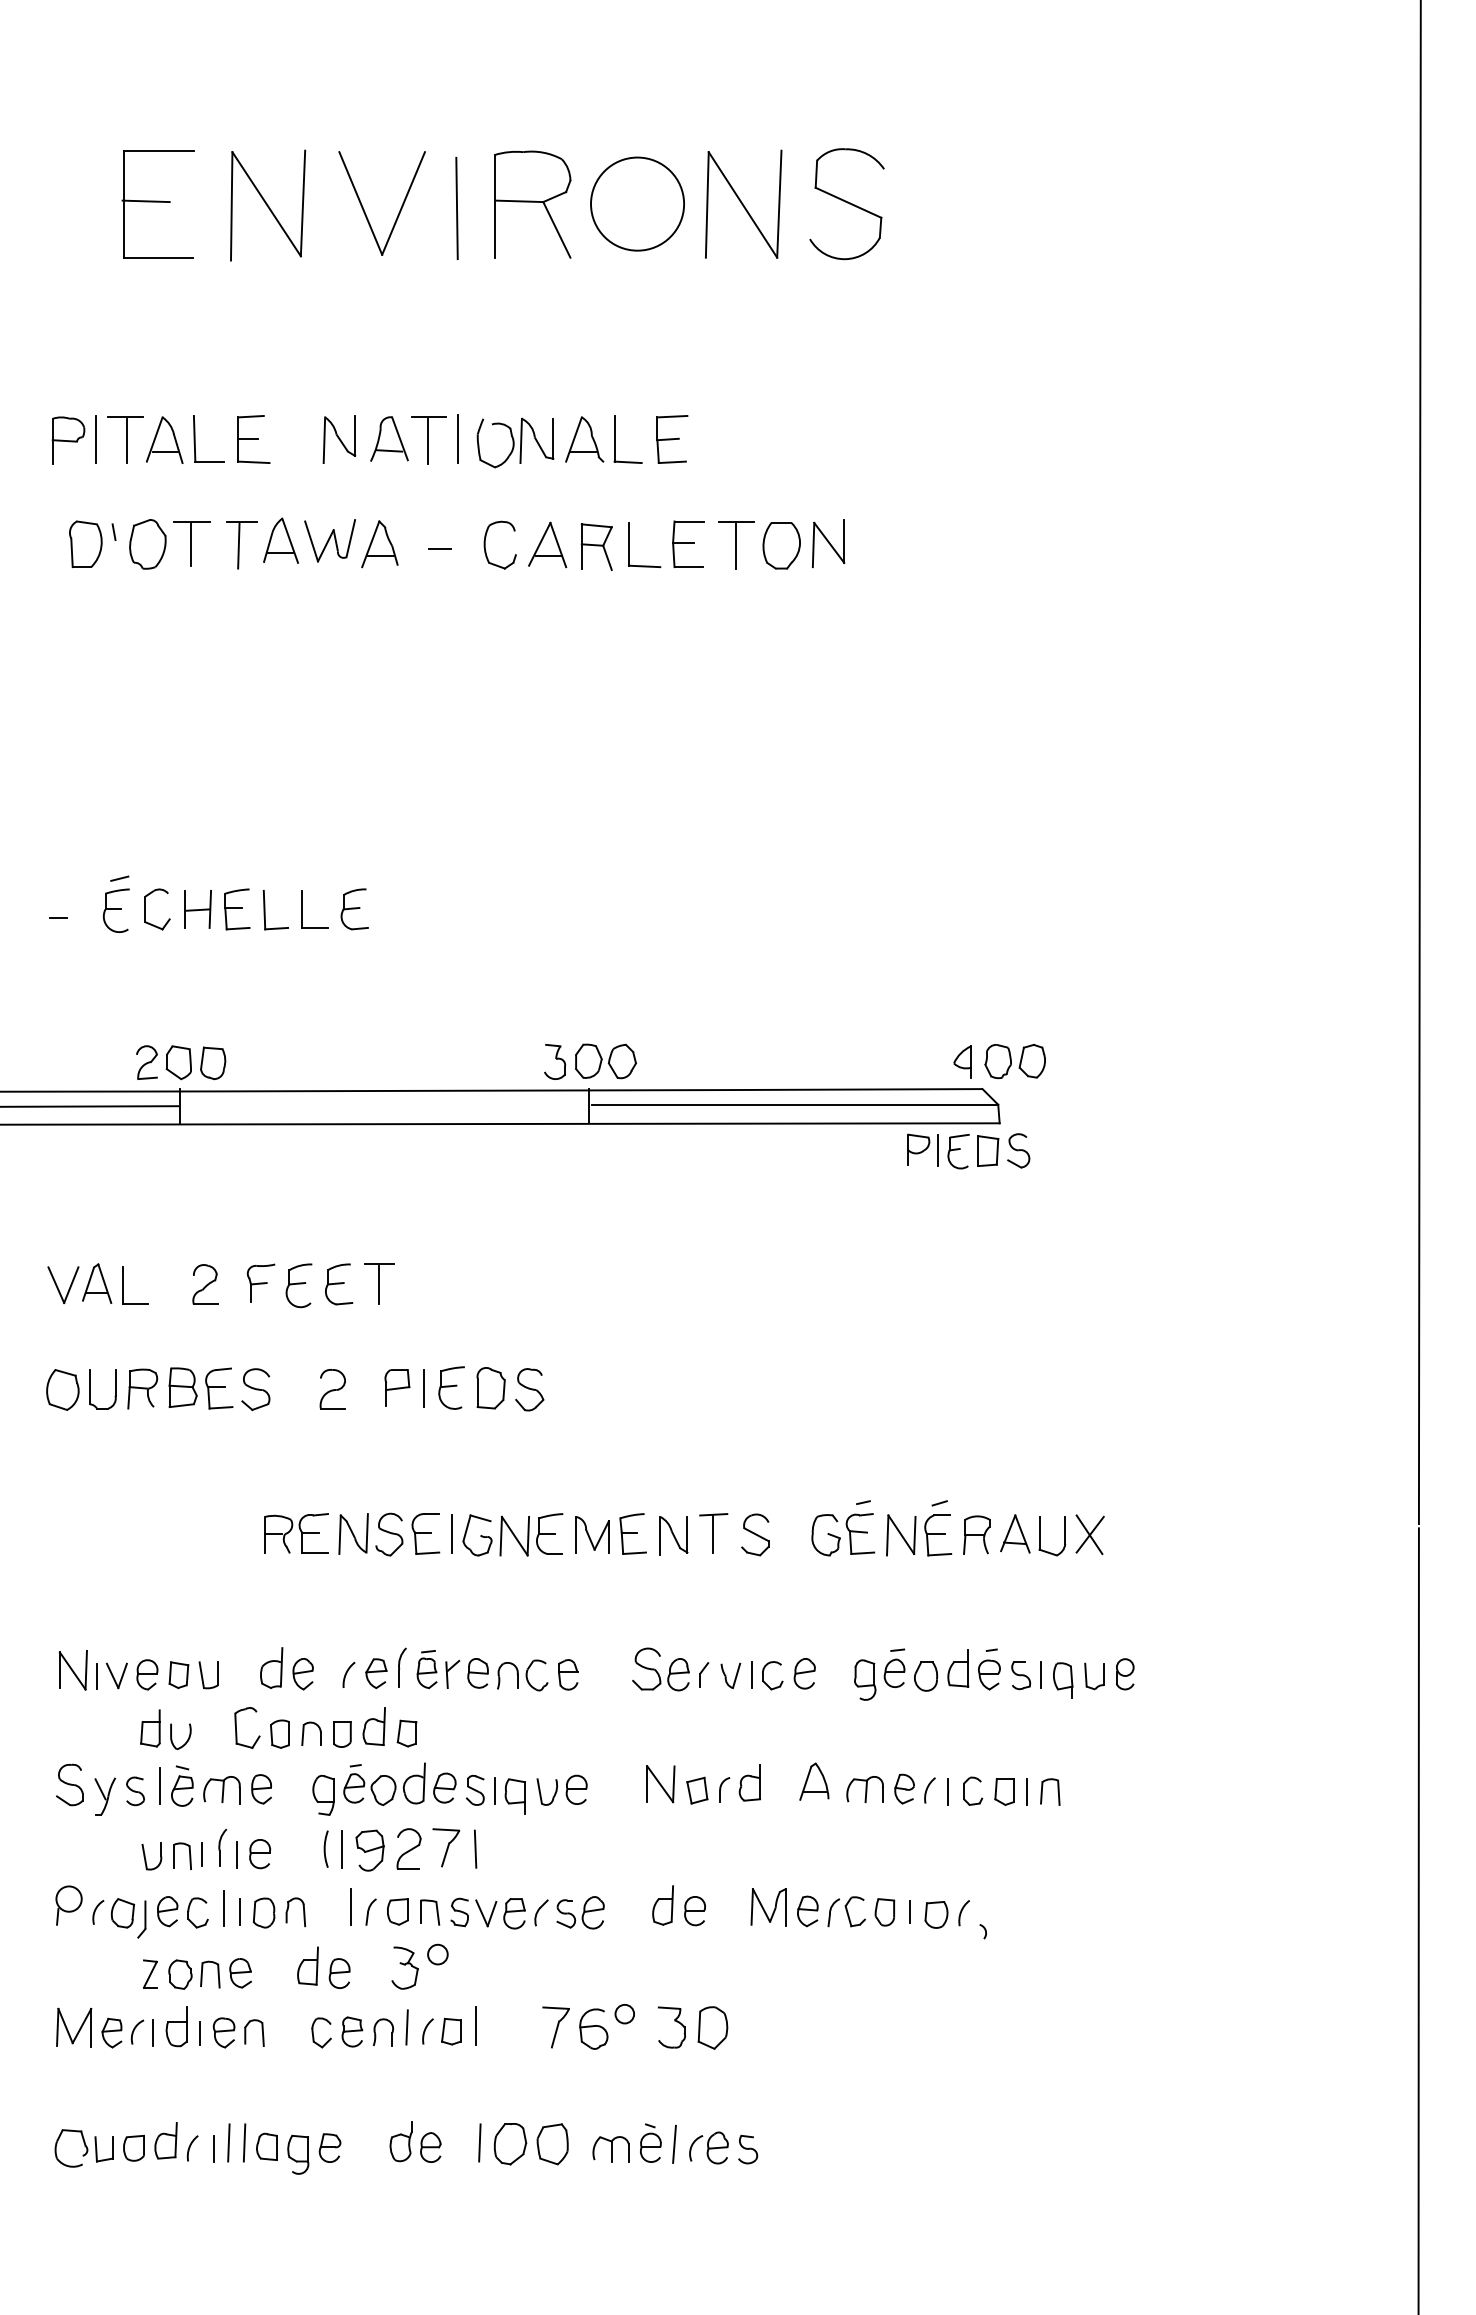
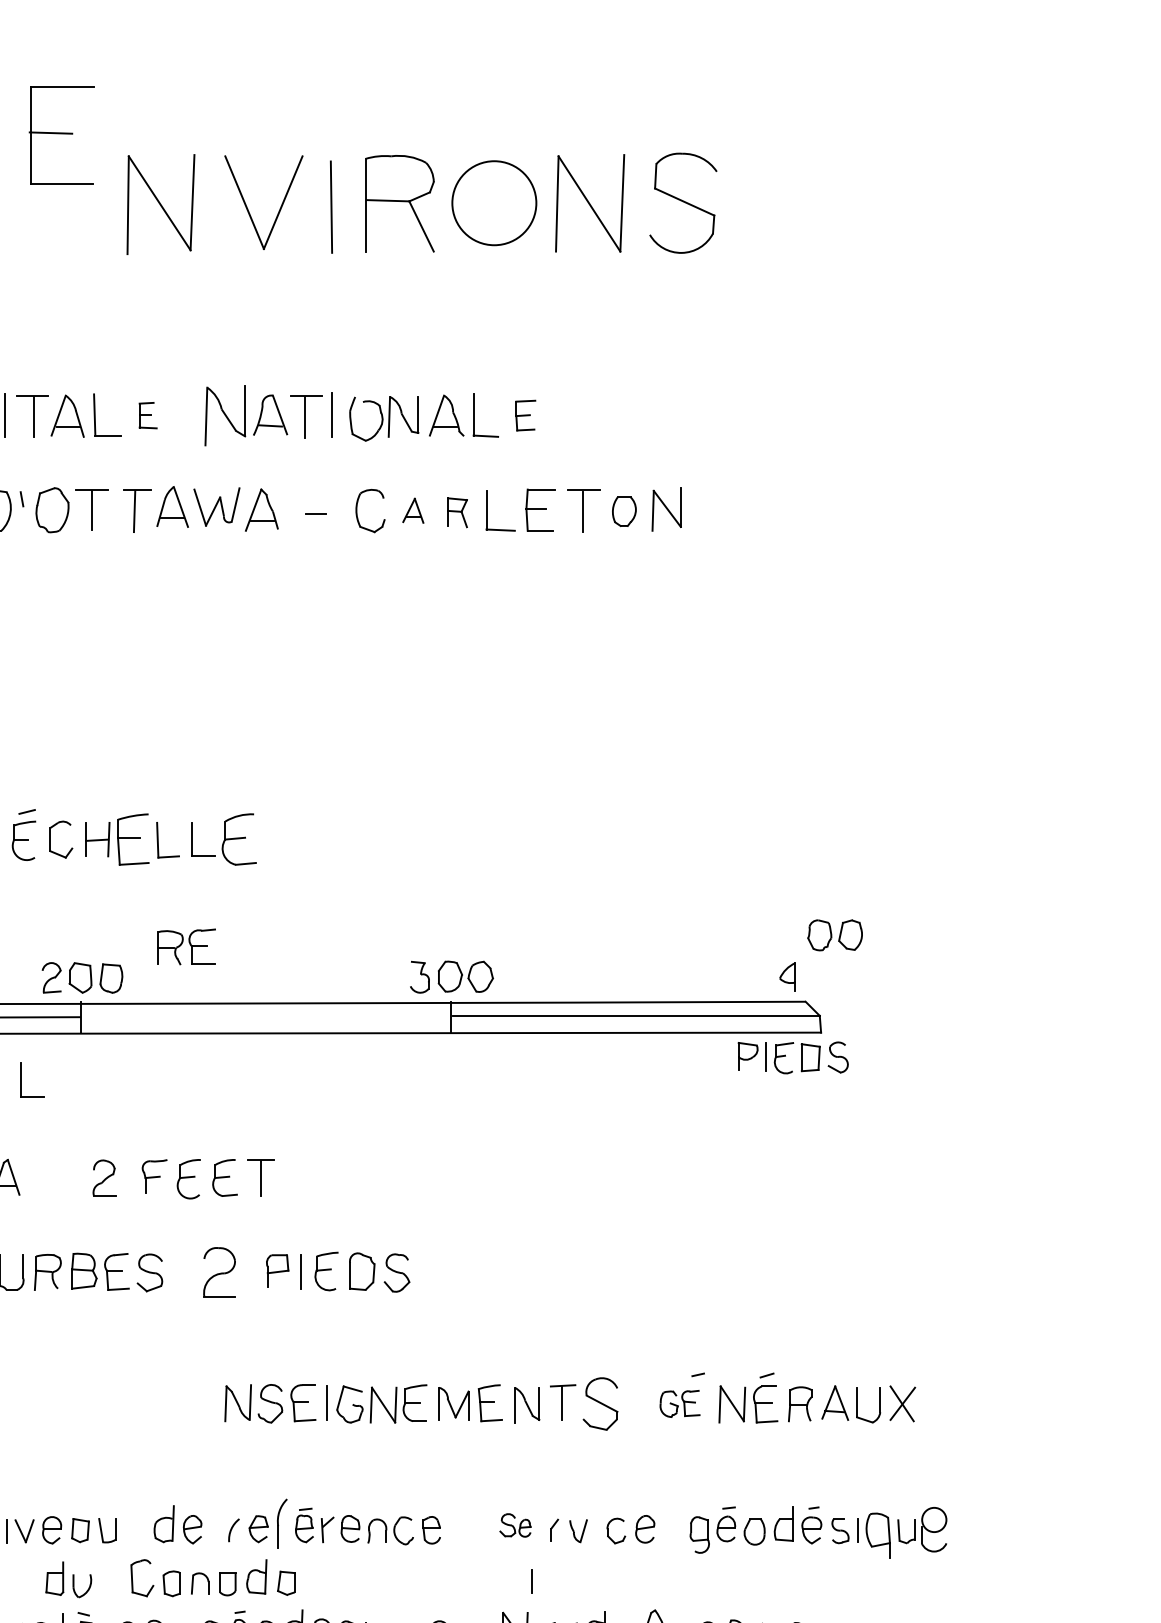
part: (157, 204) -> (61, 135), moved
part: (253, 439) -> (147, 415), size x0.6
part: (339, 439) -> (225, 415), size x1.4
part: (672, 439) -> (525, 415), size x0.7
part: (547, 544) -> (413, 510), size x0.6
part: (781, 545) -> (624, 511), size x0.7
part: (596, 546) -> (457, 512), size x0.7
part: (237, 909) -> (133, 839), size x1.4
part: (354, 909) -> (238, 839), size x1.4
part: (1014, 1061) -> (834, 935), moved
part: (123, 1285) -> (21, 1079), moved
part: (332, 1389) -> (219, 1272), size x1.4
part: (296, 1533) -> (186, 947), moved
part: (755, 1534) -> (600, 1403), size x1.4
part: (843, 1534) -> (680, 1403), size x0.7
part: (402, 1667) -> (282, 1523), size x1.4
part: (660, 1669) -> (515, 1525), size x0.6
line: (751, 1674) -> (532, 1580), moved
part: (1125, 1674) -> (934, 1529), size x1.6
part: (1063, 1680) -> (878, 1535), size x1.4

